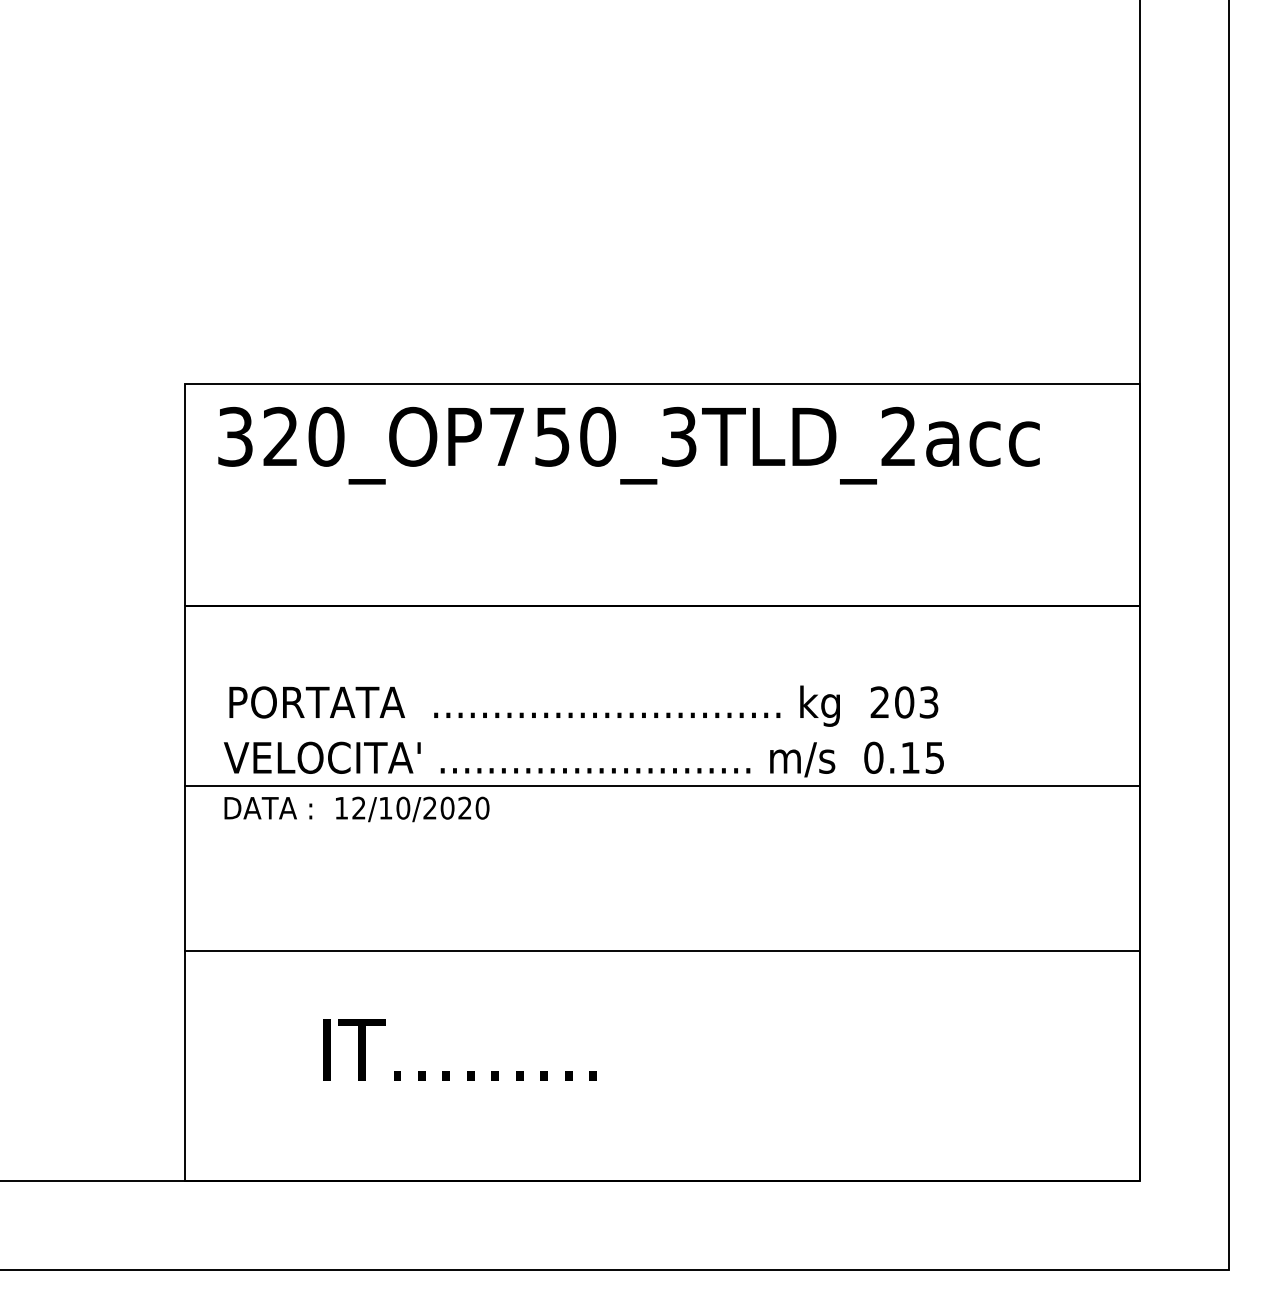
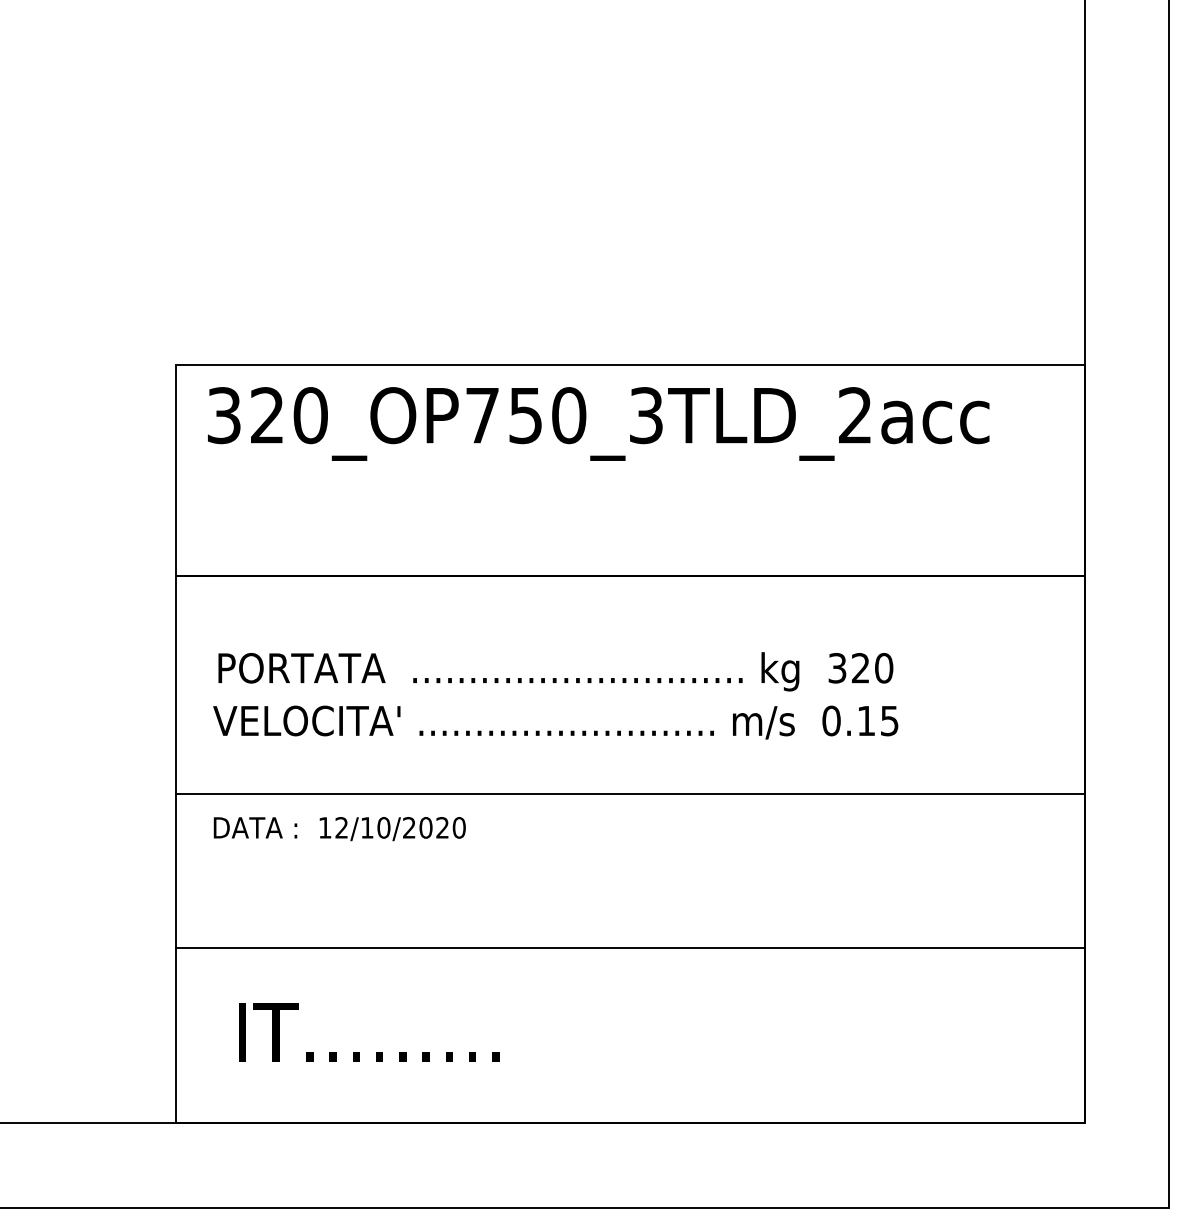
text: (904, 702) -> (860, 668), 203 -> 320
line: (662, 786) -> (630, 793), moved
text: (356, 809) -> (339, 829), moved
line: (662, 950) -> (630, 948), moved
text: (459, 1049) -> (368, 1031), moved

